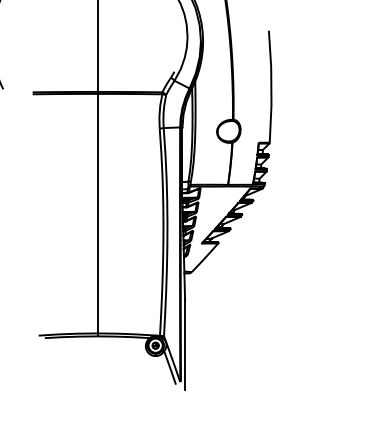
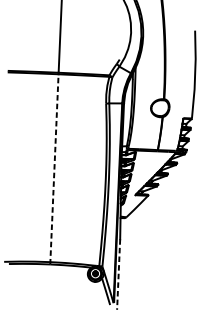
line: (97, 214) -> (54, 168), solid -> dashed
line: (185, 345) -> (118, 274), solid -> dashed

